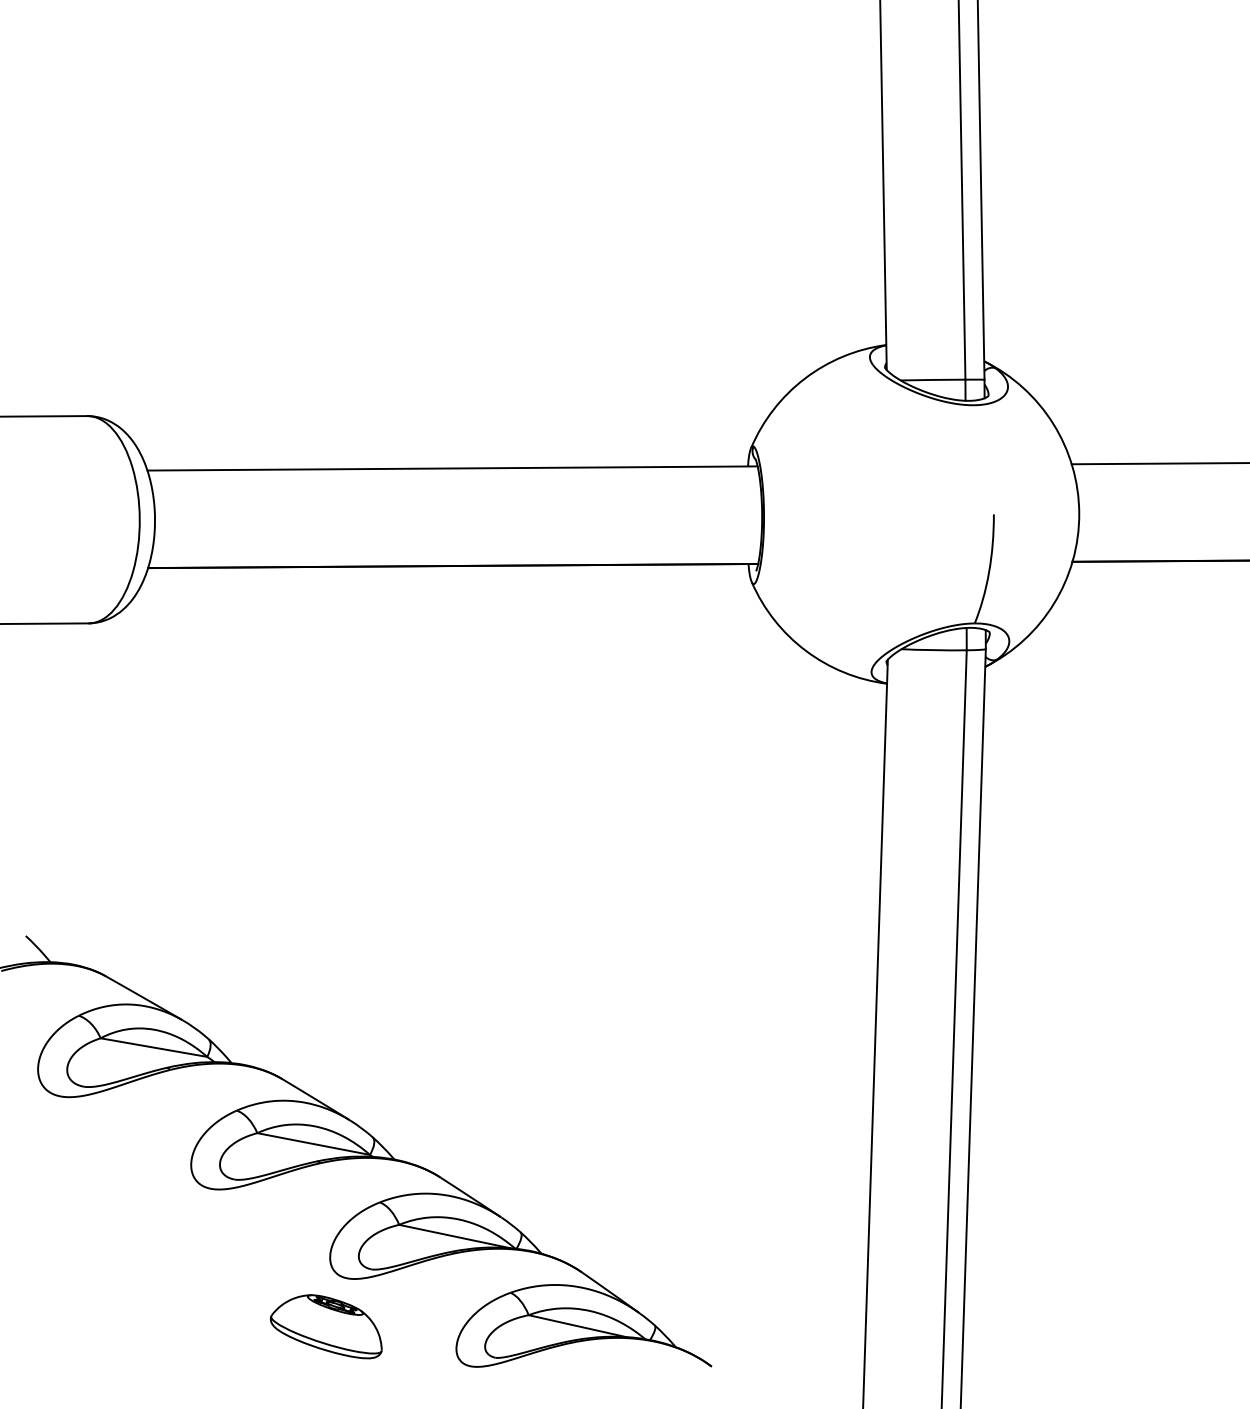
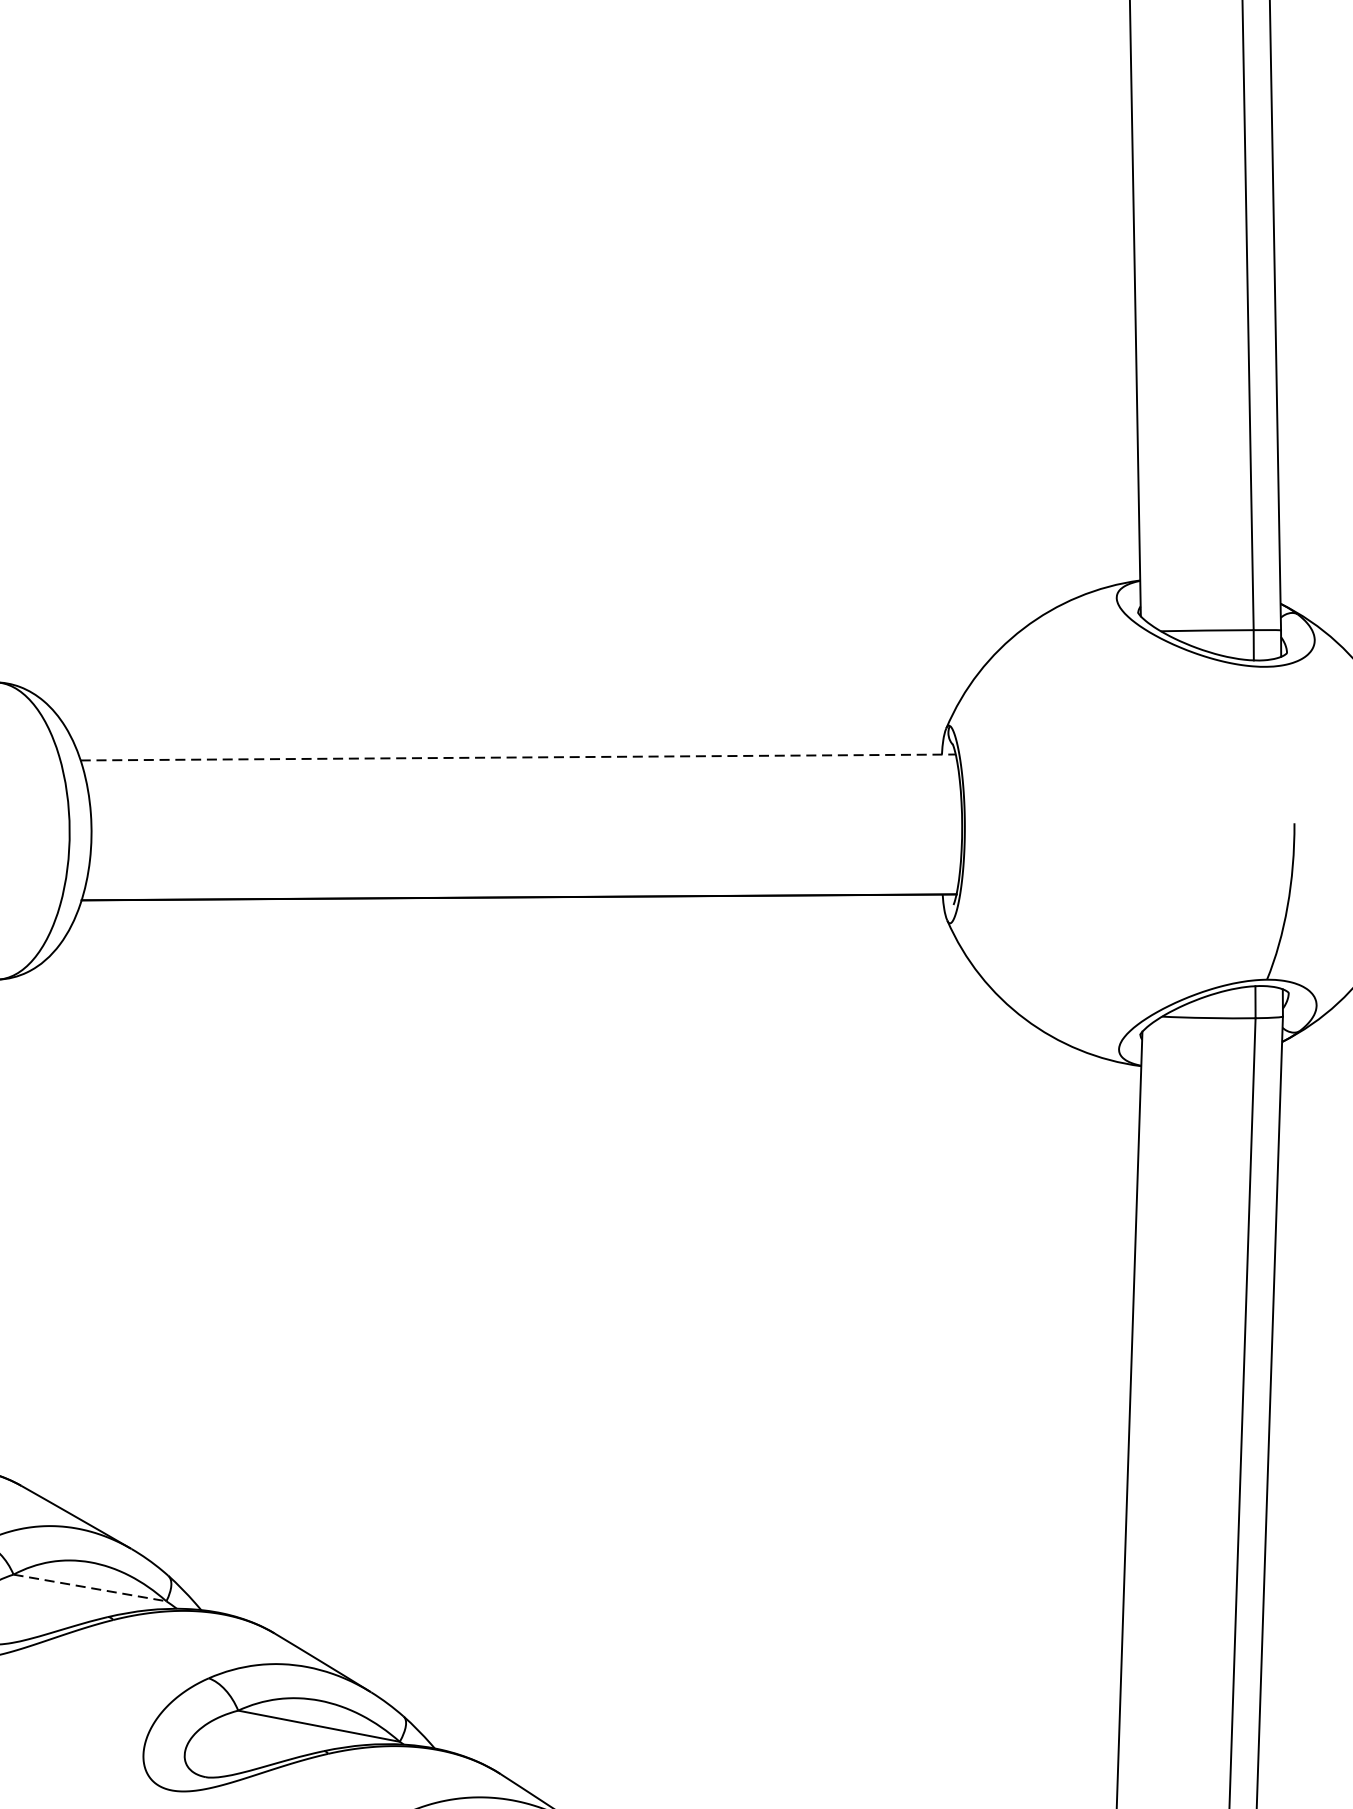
line: (453, 468) -> (519, 757), solid -> dashed
line: (154, 1047) -> (90, 1587), solid -> dashed

